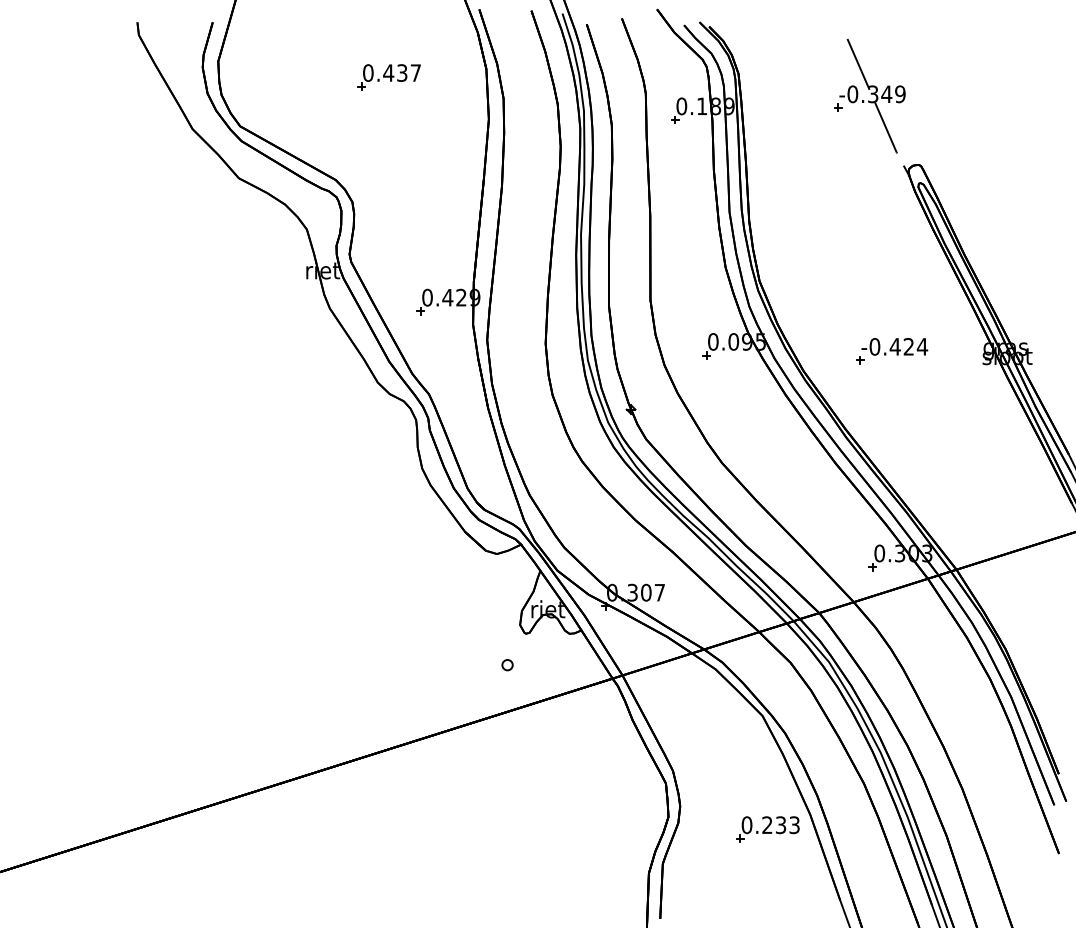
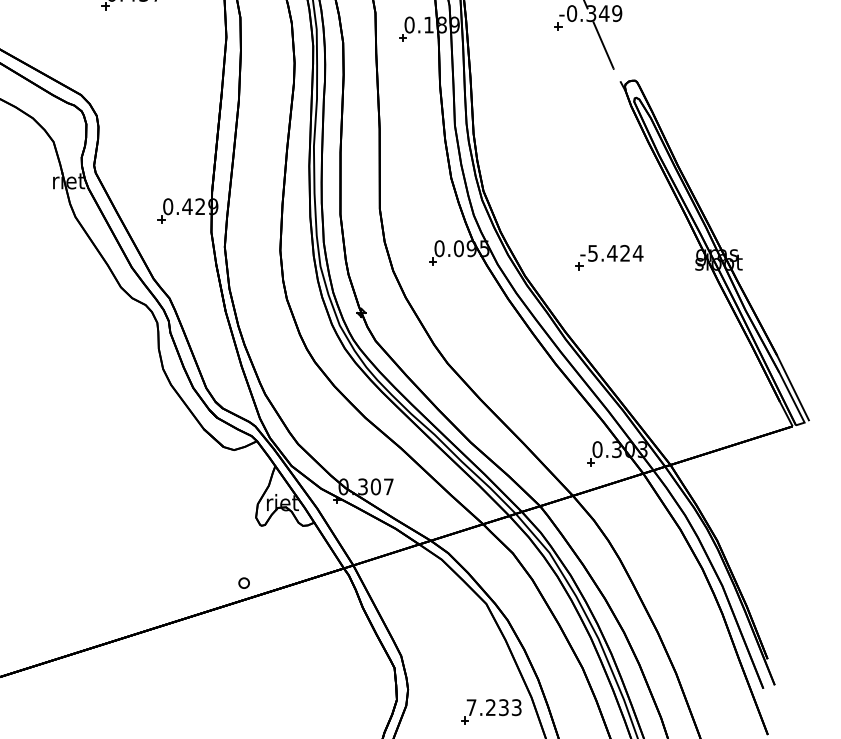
text: (874, 346) -> (592, 253), -0.424 -> -5.424
part: (507, 665) -> (244, 583), moved
text: (746, 825) -> (471, 707), 0.233 -> 7.233

